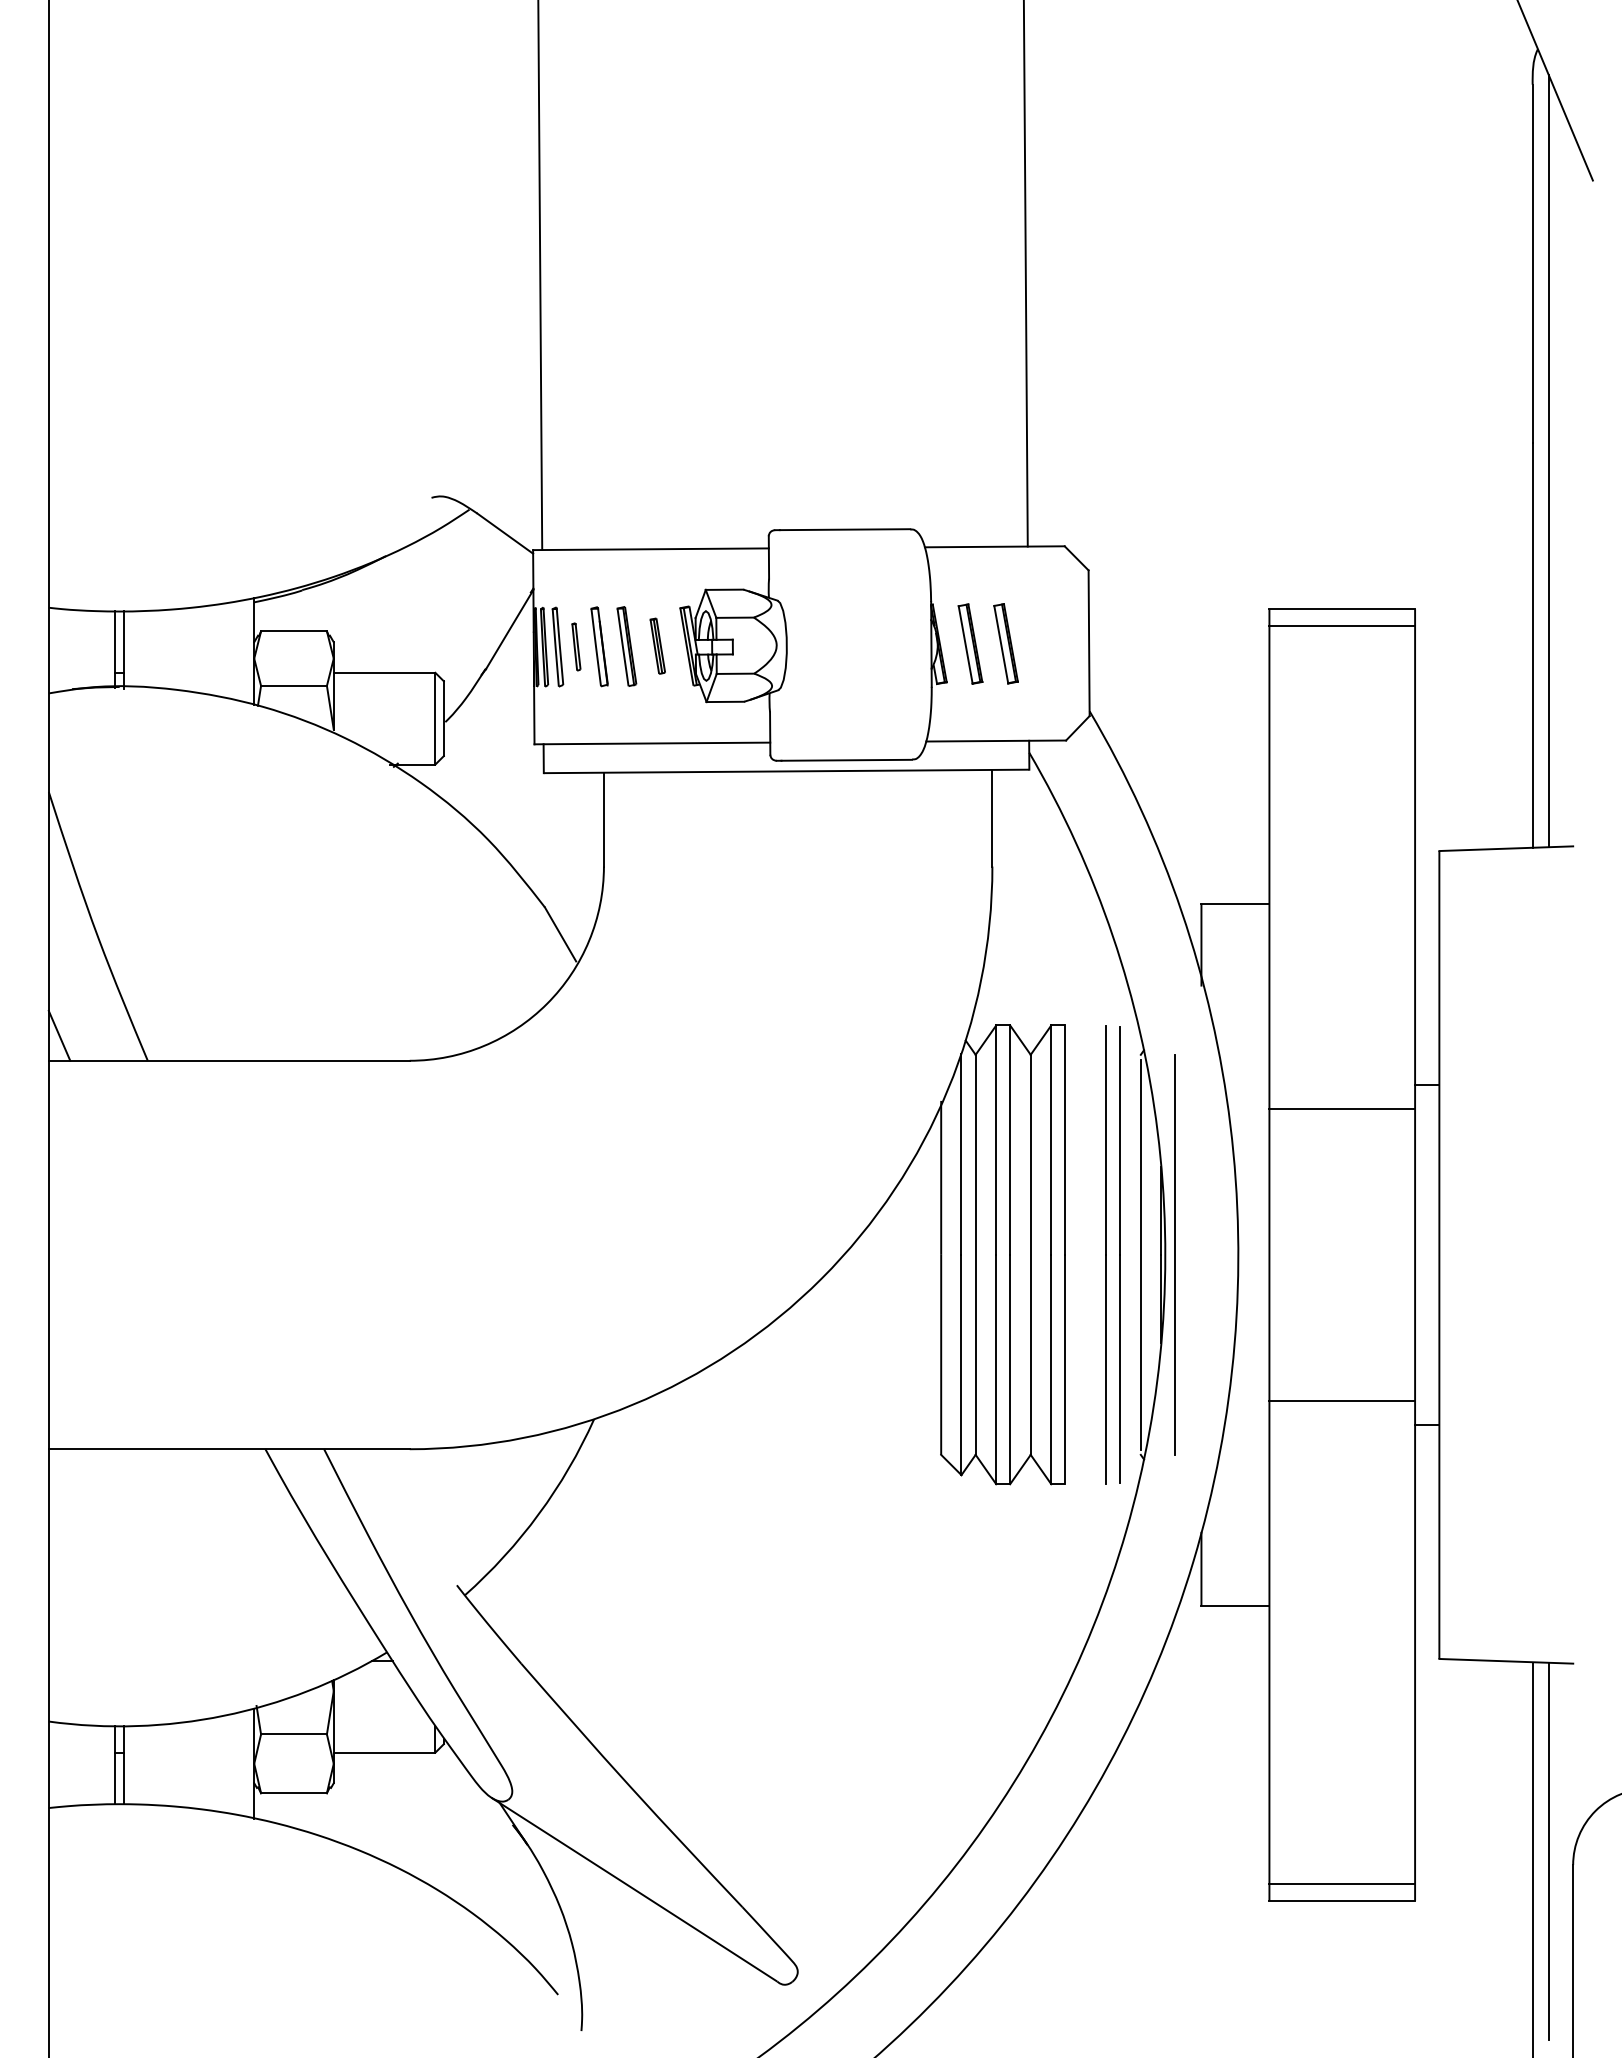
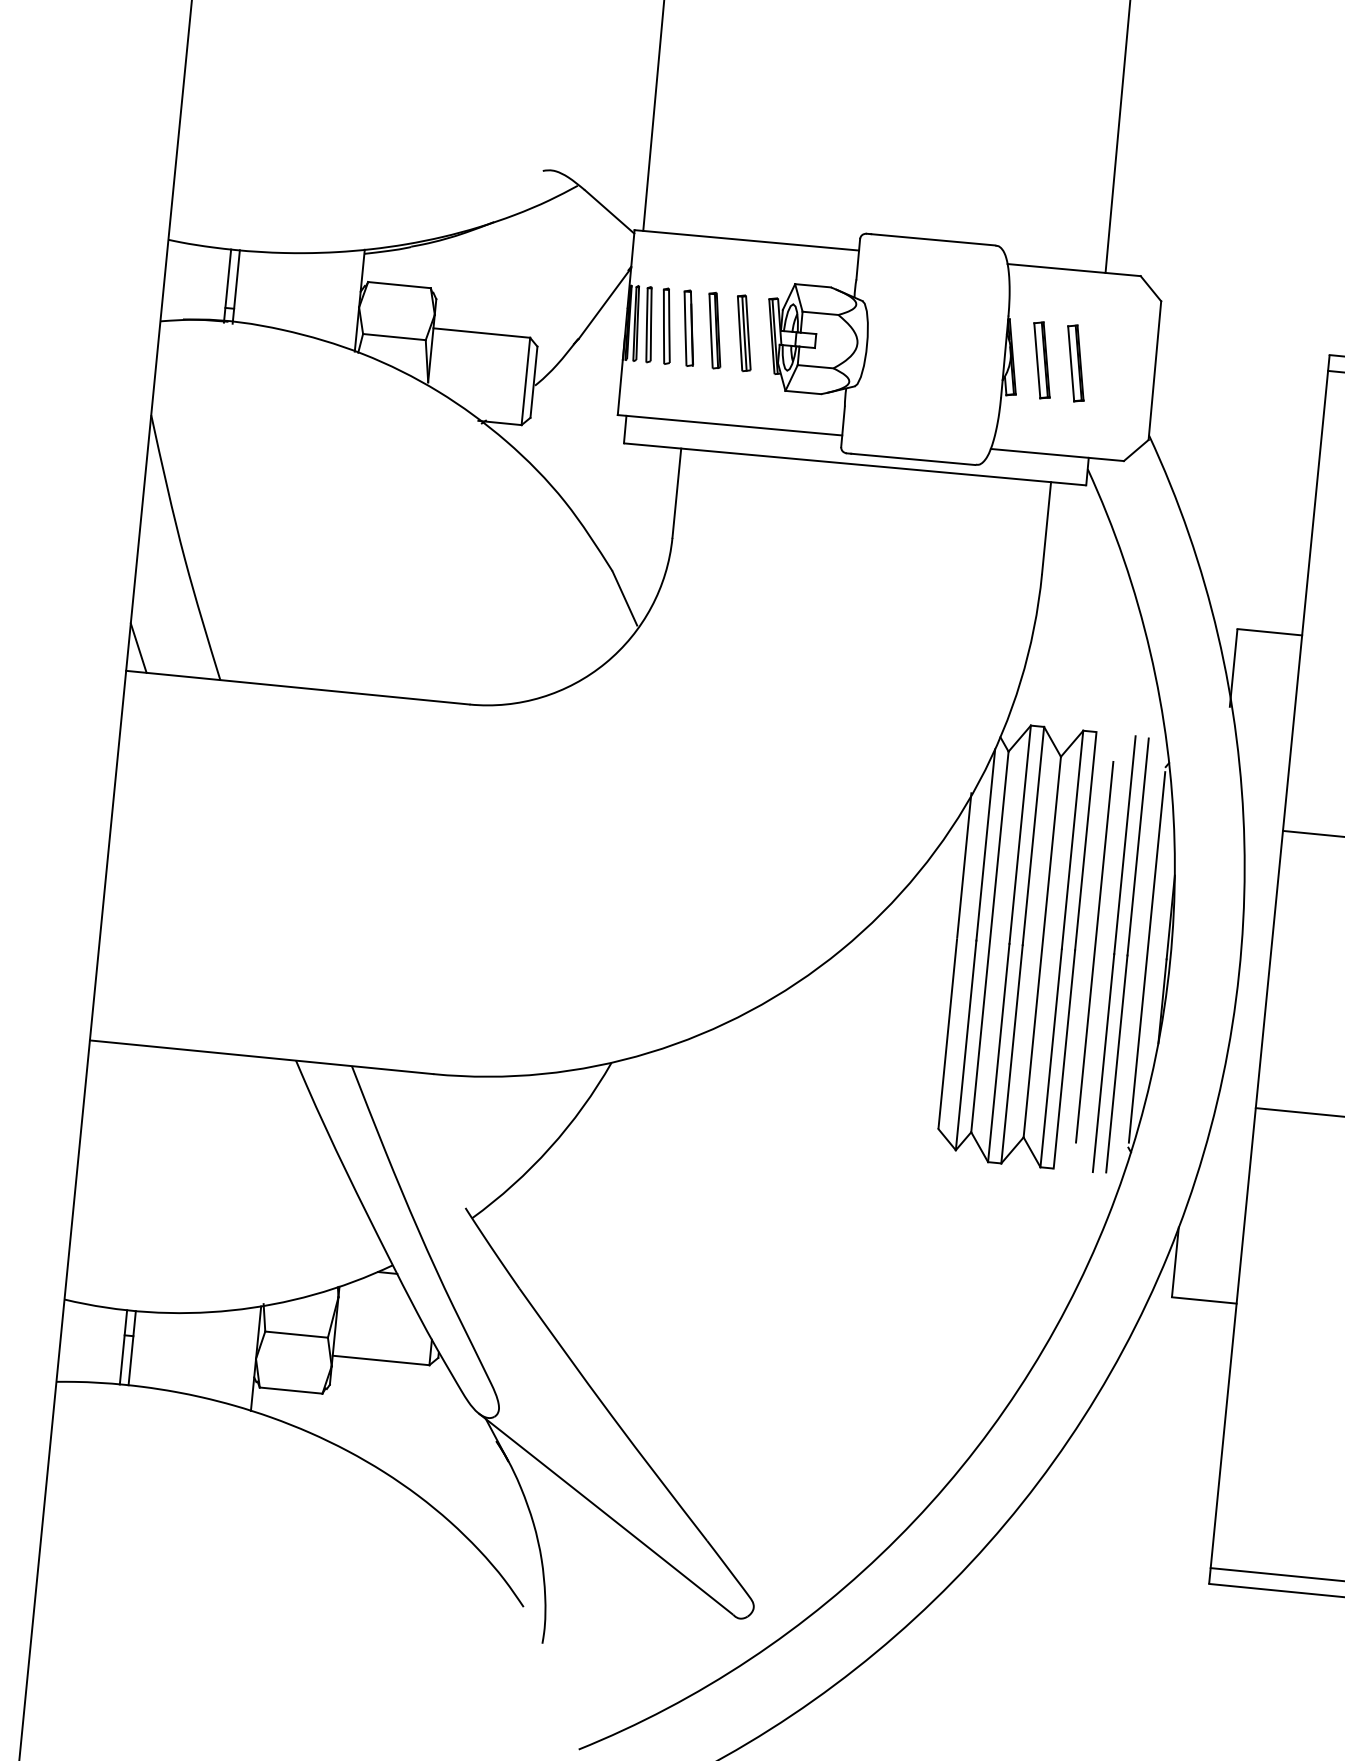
part: (657, 645) -> (744, 332), size x1.43
part: (576, 646) -> (666, 325), size x1.67
line: (1174, 1254) -> (1094, 951), moved

